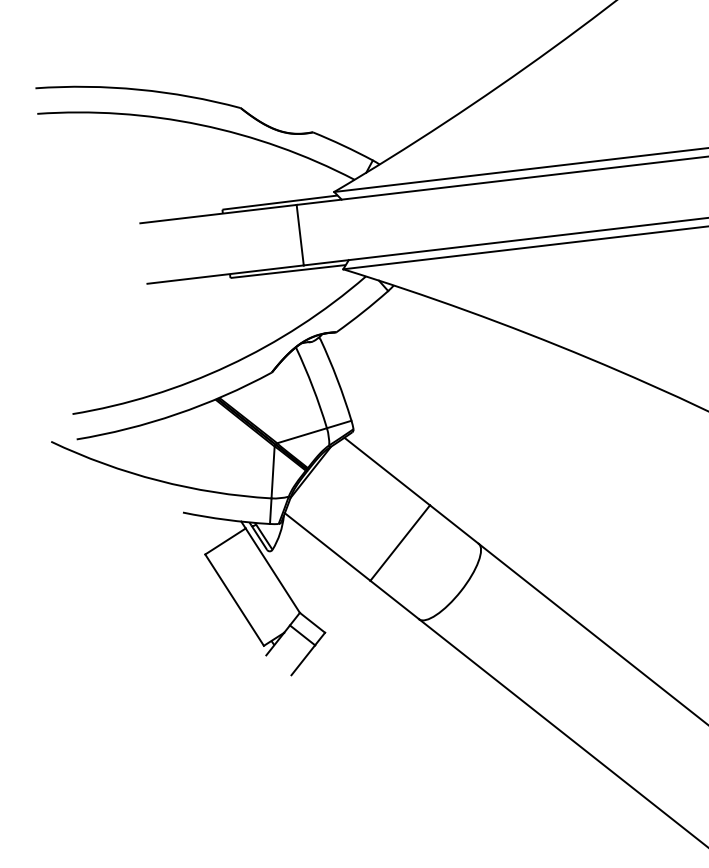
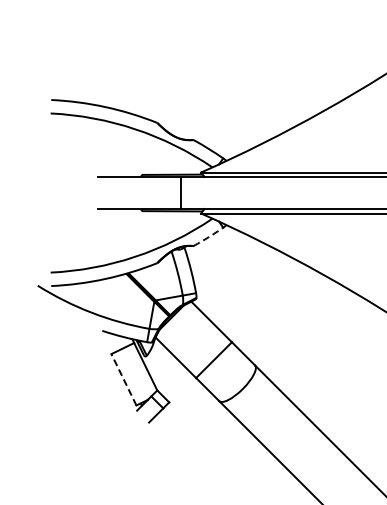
arc: (362, 312) -> (208, 237), solid -> dashed
line: (233, 599) -> (123, 379), solid -> dashed

